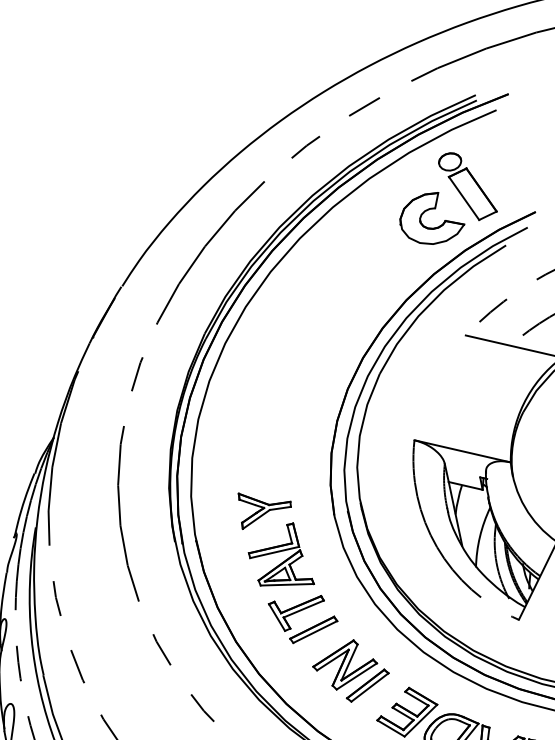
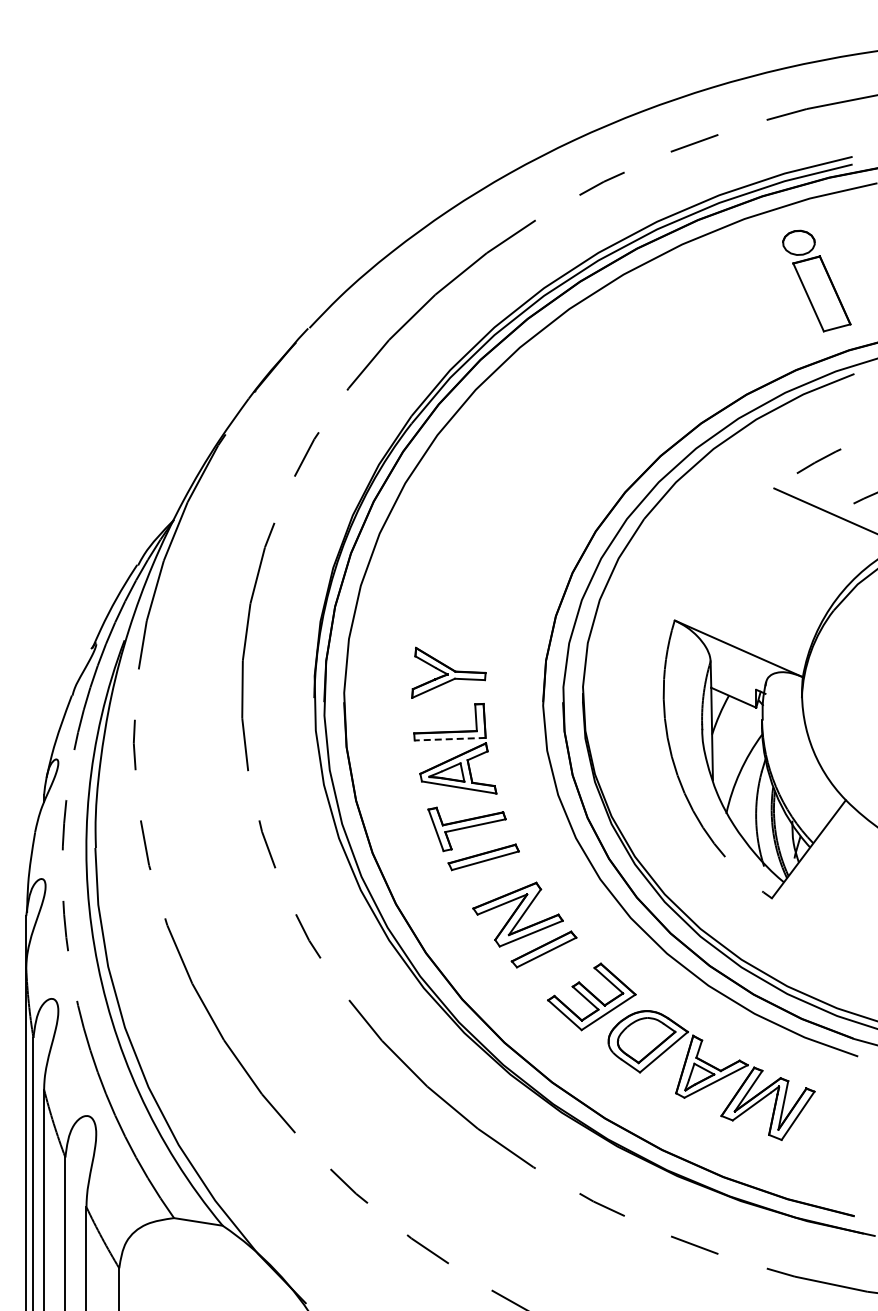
part: (428, 210) -> (756, 304), removed
line: (274, 552) -> (450, 739), solid -> dashed

